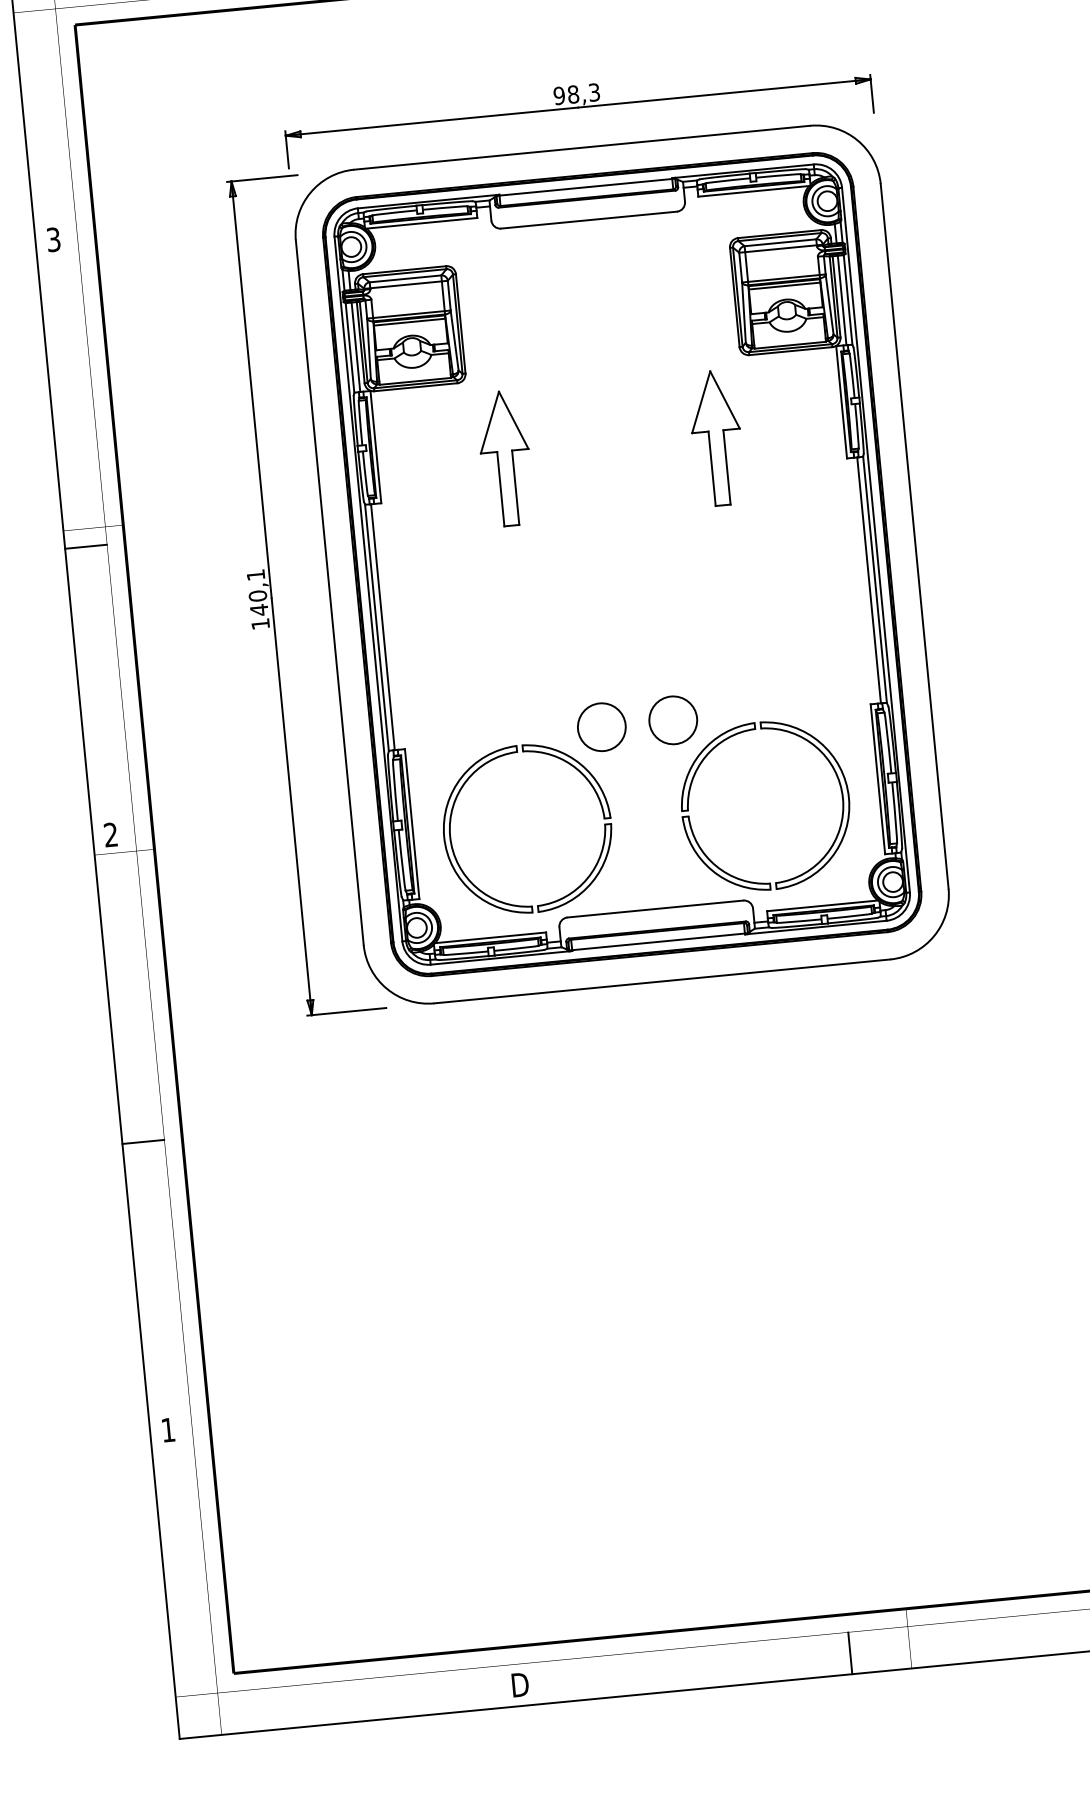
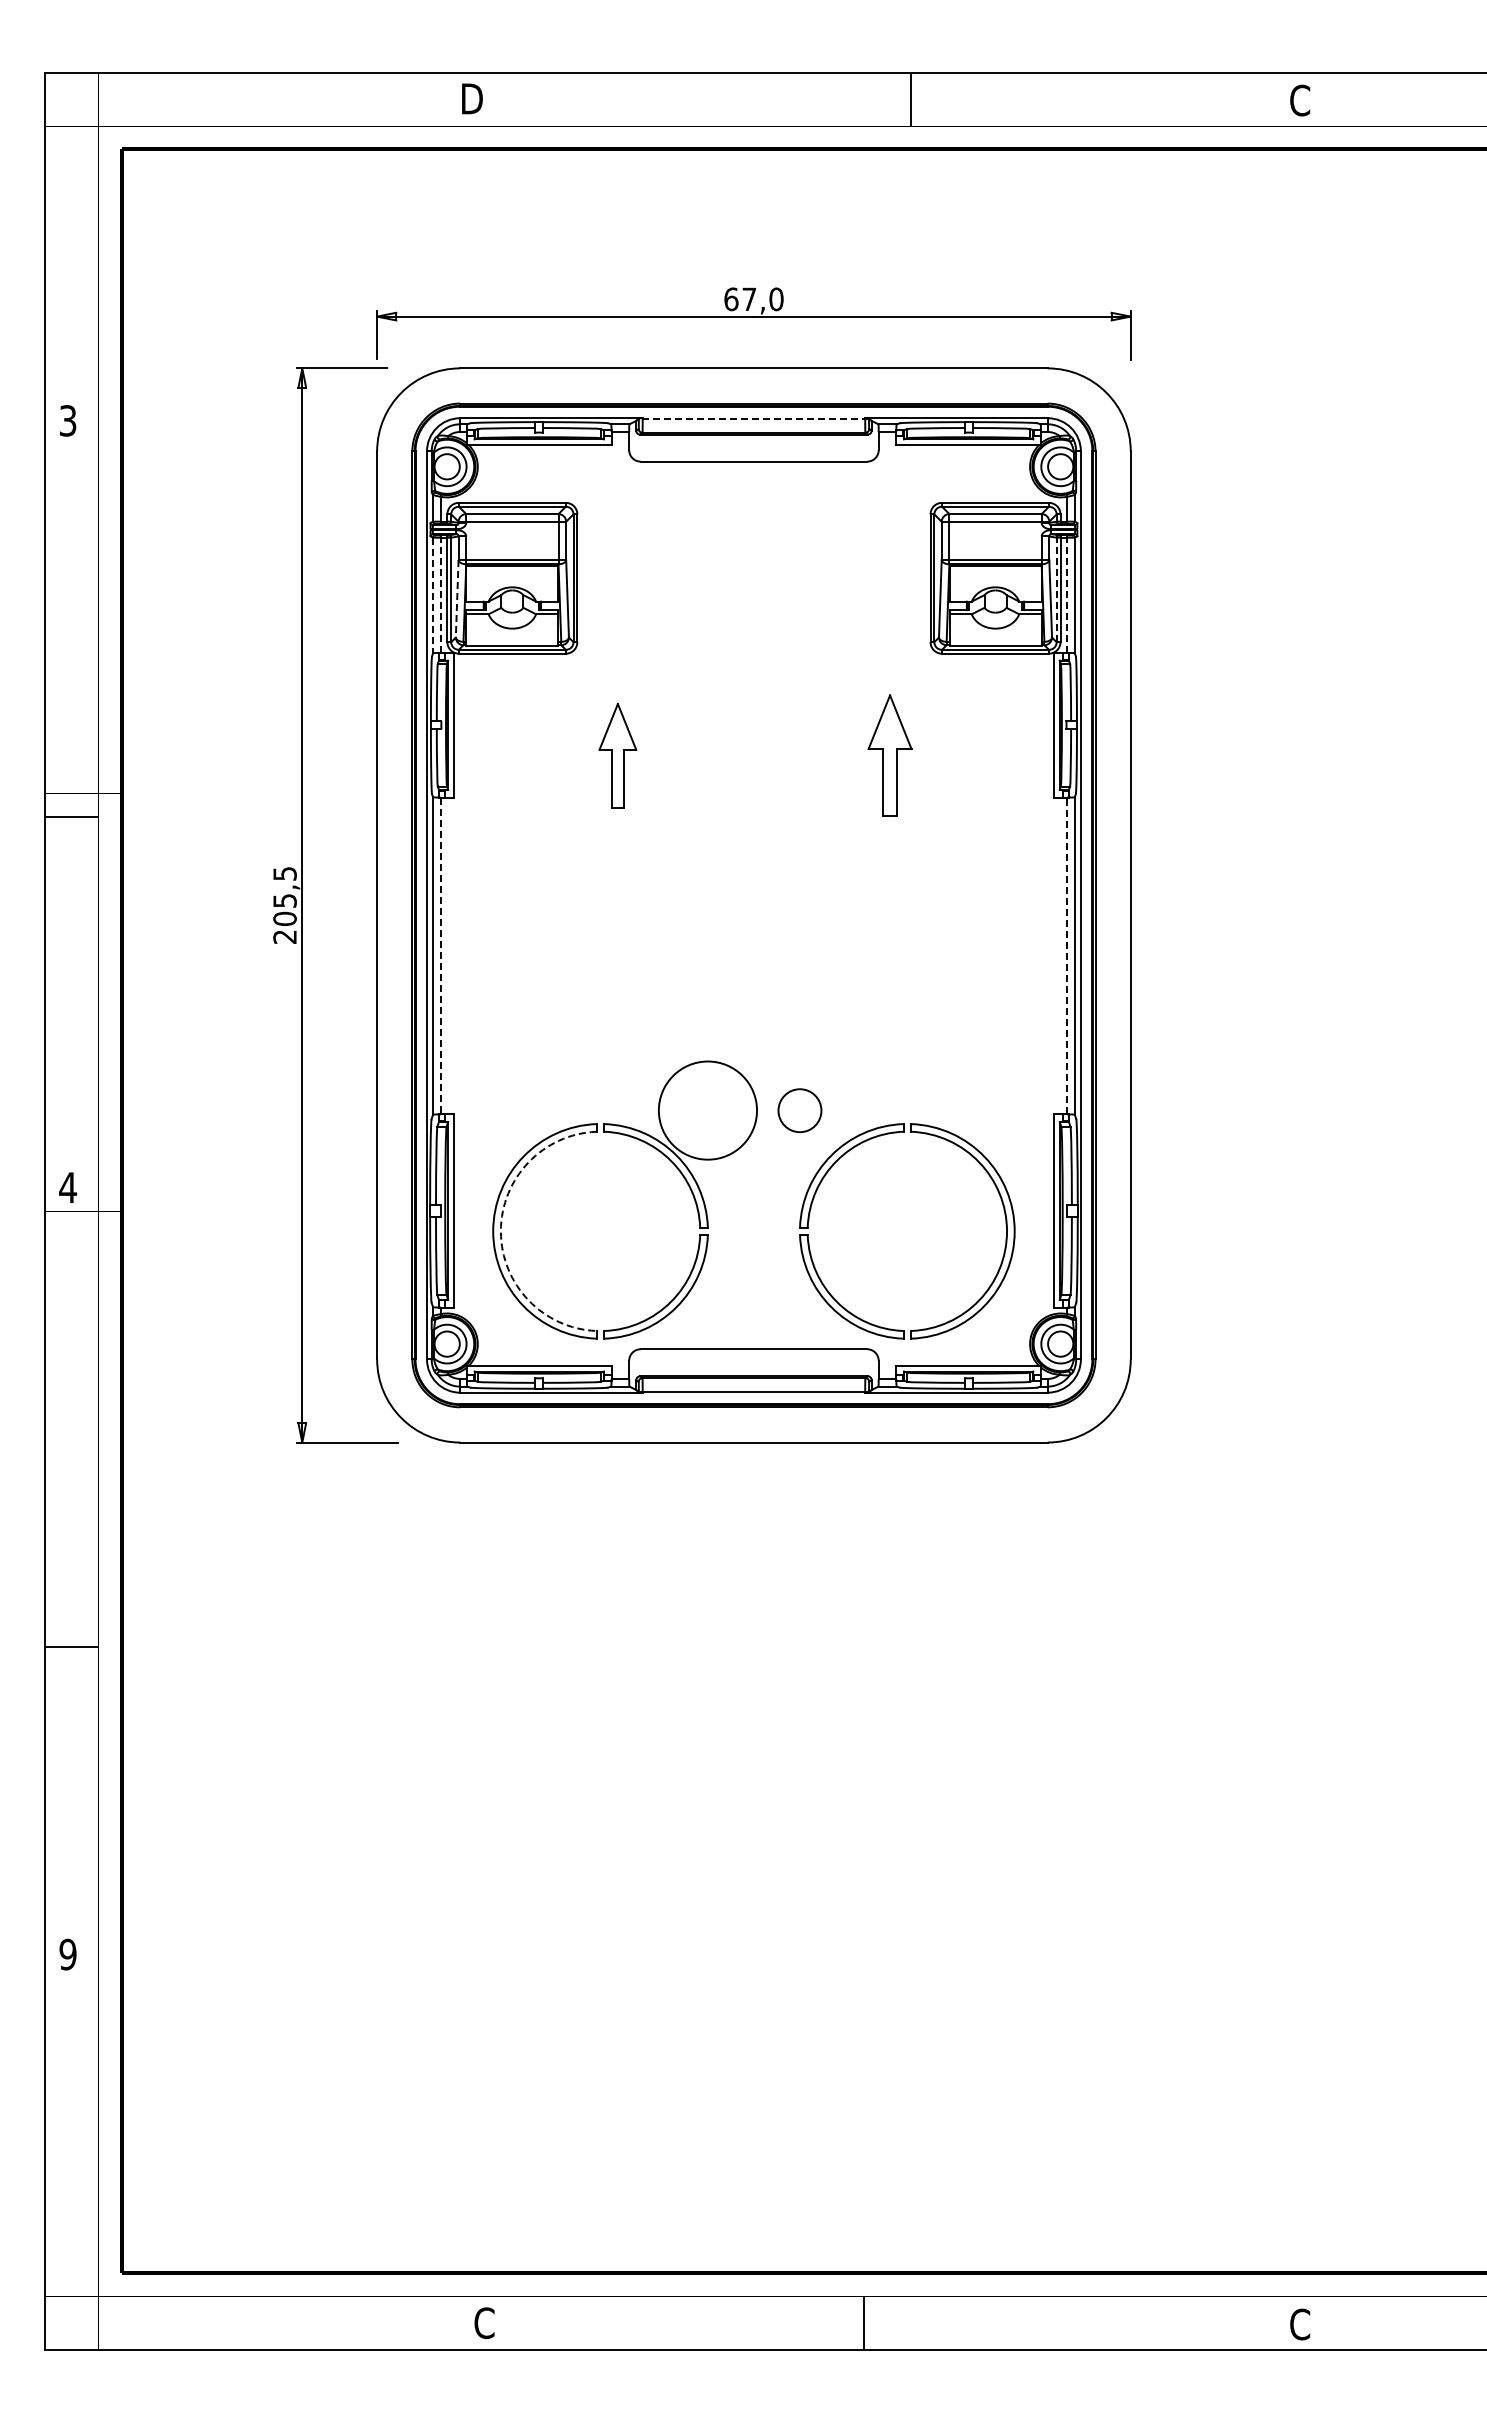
text: (576, 94) -> (753, 299), 98,3 -> 67,0
line: (585, 187) -> (753, 419), solid -> dashed
line: (784, 285) -> (995, 569), removed
line: (833, 296) -> (1056, 589), solid -> dashed
line: (842, 299) -> (1067, 594), solid -> dashed
line: (409, 321) -> (512, 569), removed
line: (355, 346) -> (440, 594), solid -> dashed
line: (350, 347) -> (433, 595), solid -> dashed
line: (369, 348) -> (457, 598), solid -> dashed
part: (716, 438) -> (889, 755), size x0.7
part: (505, 458) -> (617, 755), size x0.6
line: (869, 579) -> (1067, 955), solid -> dashed
text: (257, 599) -> (284, 905), 140,1 -> 205,5
line: (382, 627) -> (440, 956), solid -> dashed
circle: (672, 720) -> (799, 1110), size x0.7
circle: (601, 727) -> (707, 1110), size x1.6
text: (111, 834) -> (68, 1187), 2 -> 4
arc: (449, 836) -> (500, 1231), solid -> dashed
line: (143, 1141) -> (71, 1646), moved
text: (167, 1430) -> (67, 1954), 1 -> 9
line: (850, 1653) -> (864, 2323), moved
text: (519, 1685) -> (485, 2323), D -> C

